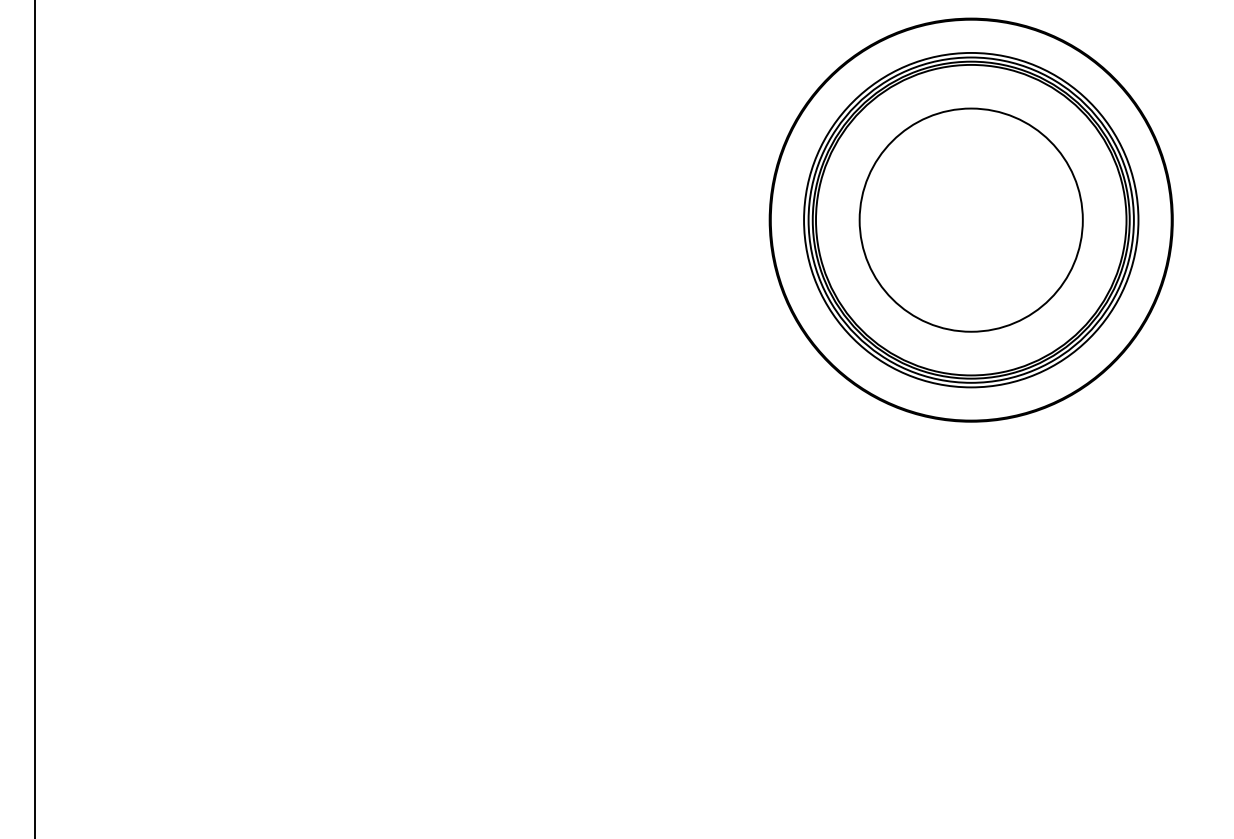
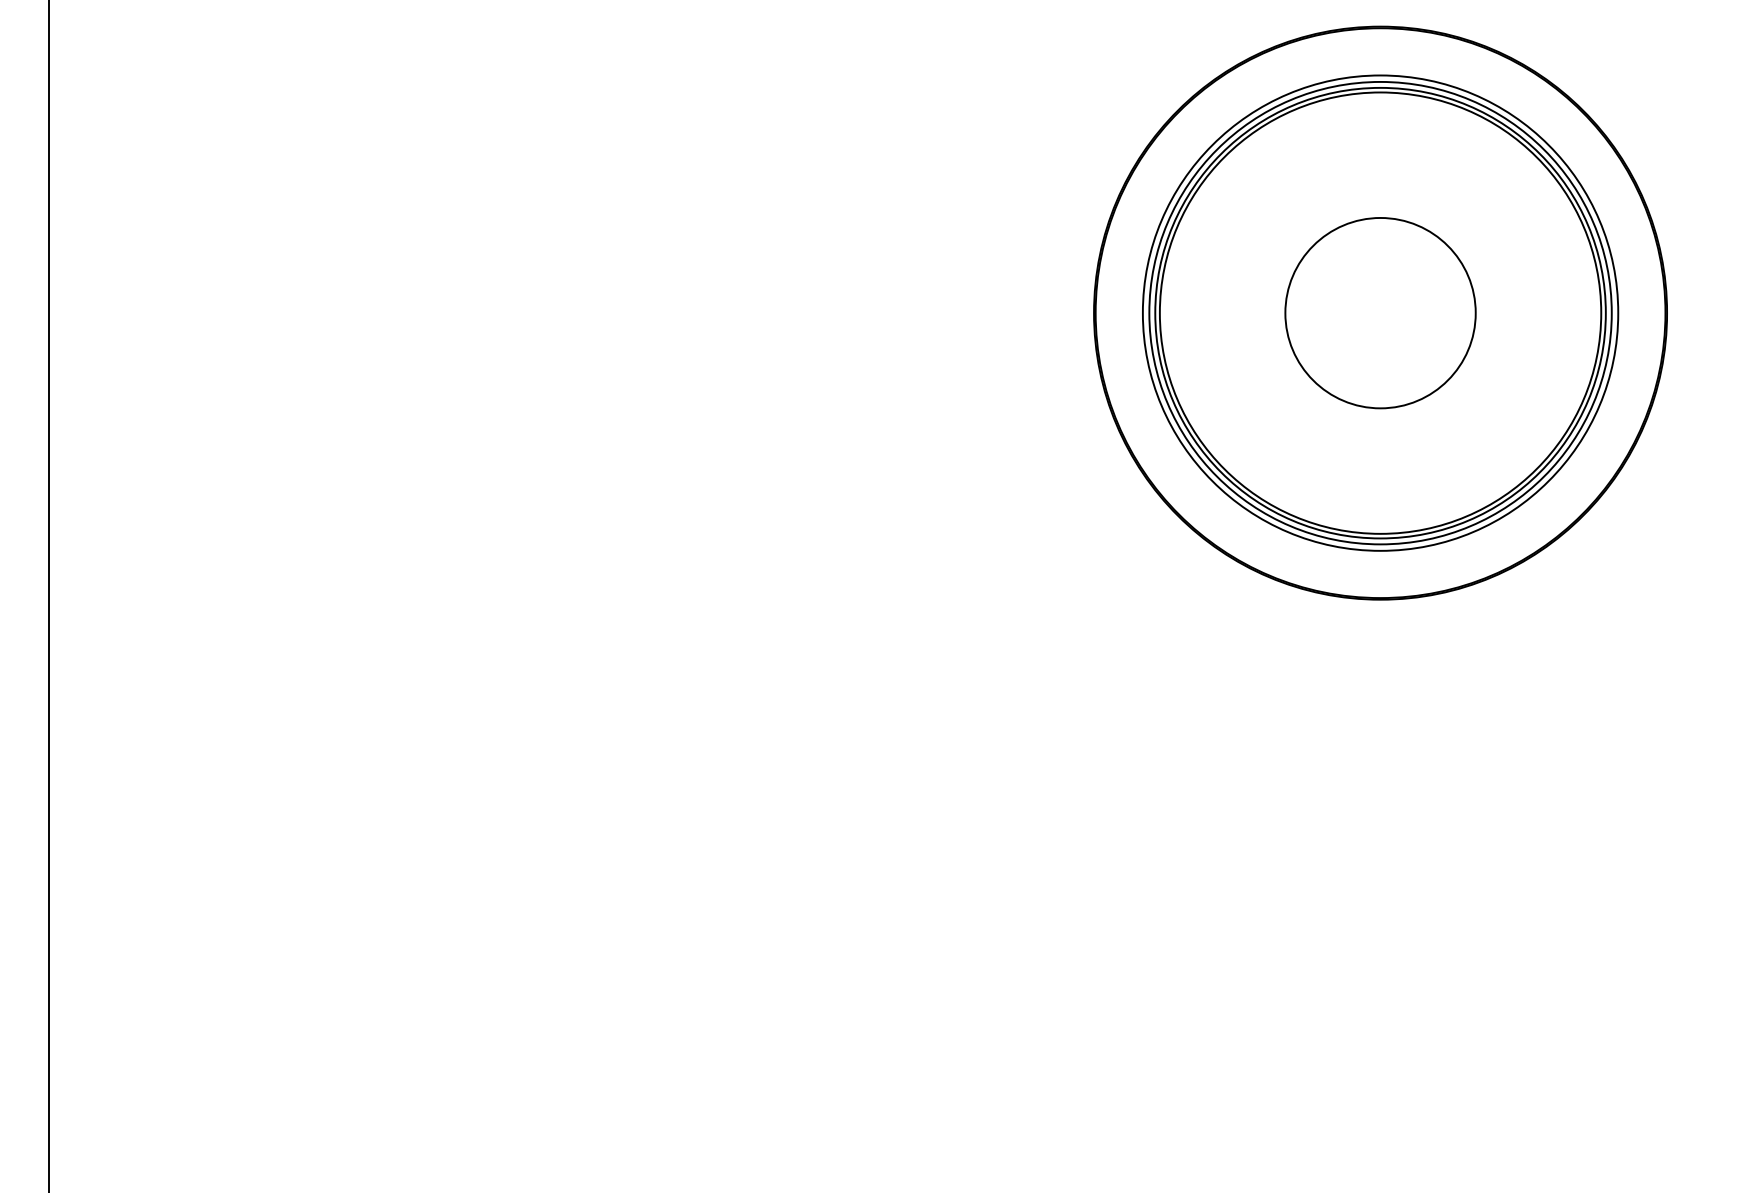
circle: (971, 219) -> (1380, 312), size x0.6

